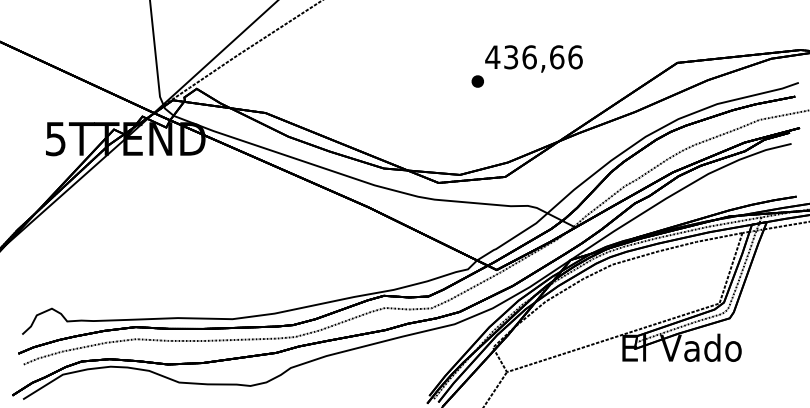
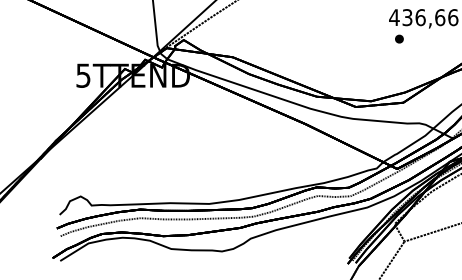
part: (477, 81) -> (399, 39), moved

